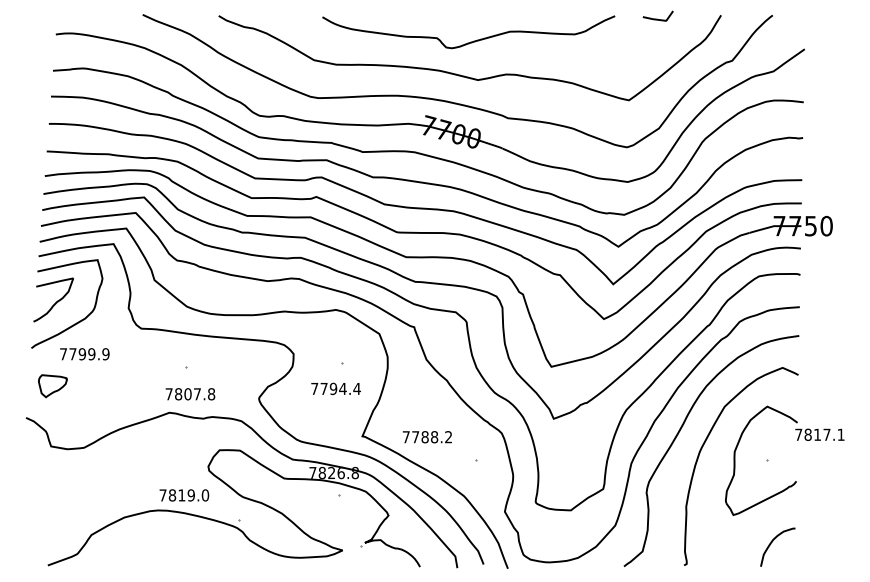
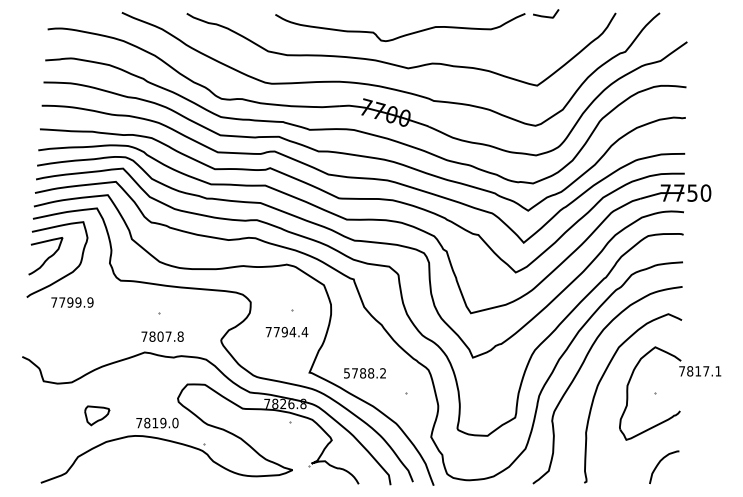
line: (657, 18) -> (545, 15), moved
part: (53, 385) -> (97, 415), moved
text: (405, 437) -> (346, 373), 7788.2 -> 5788.2

